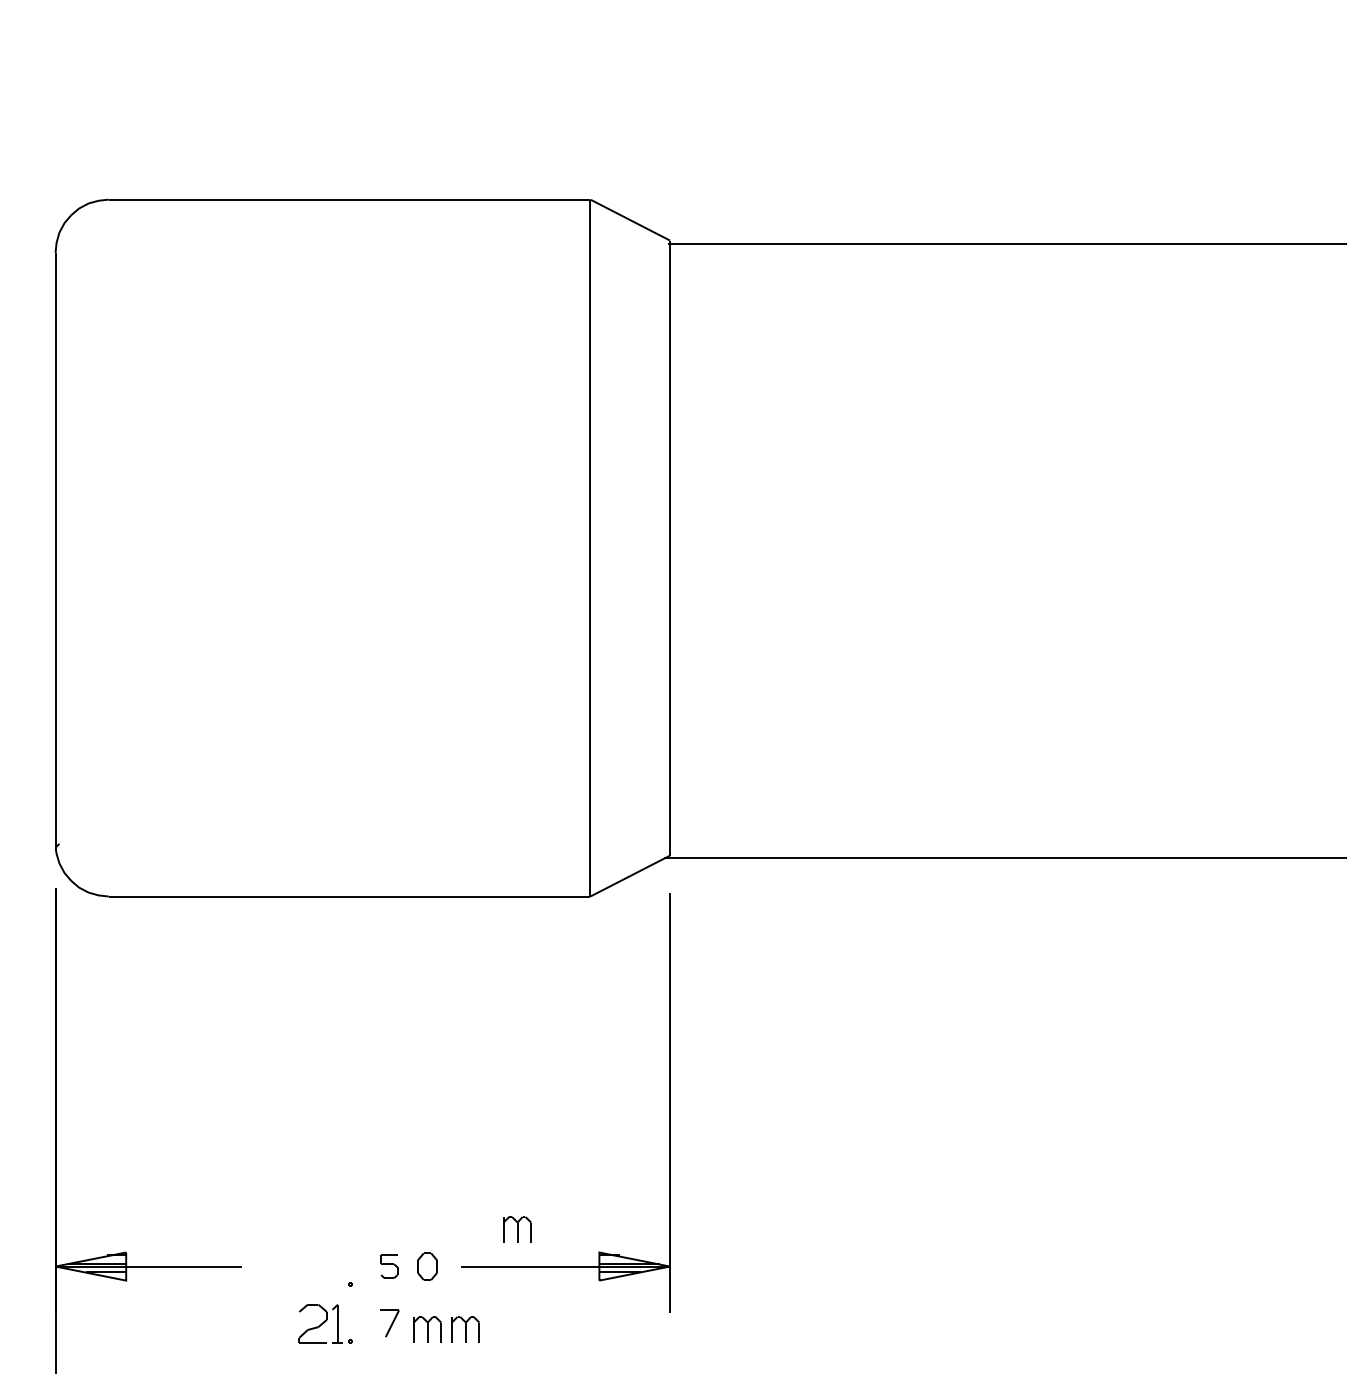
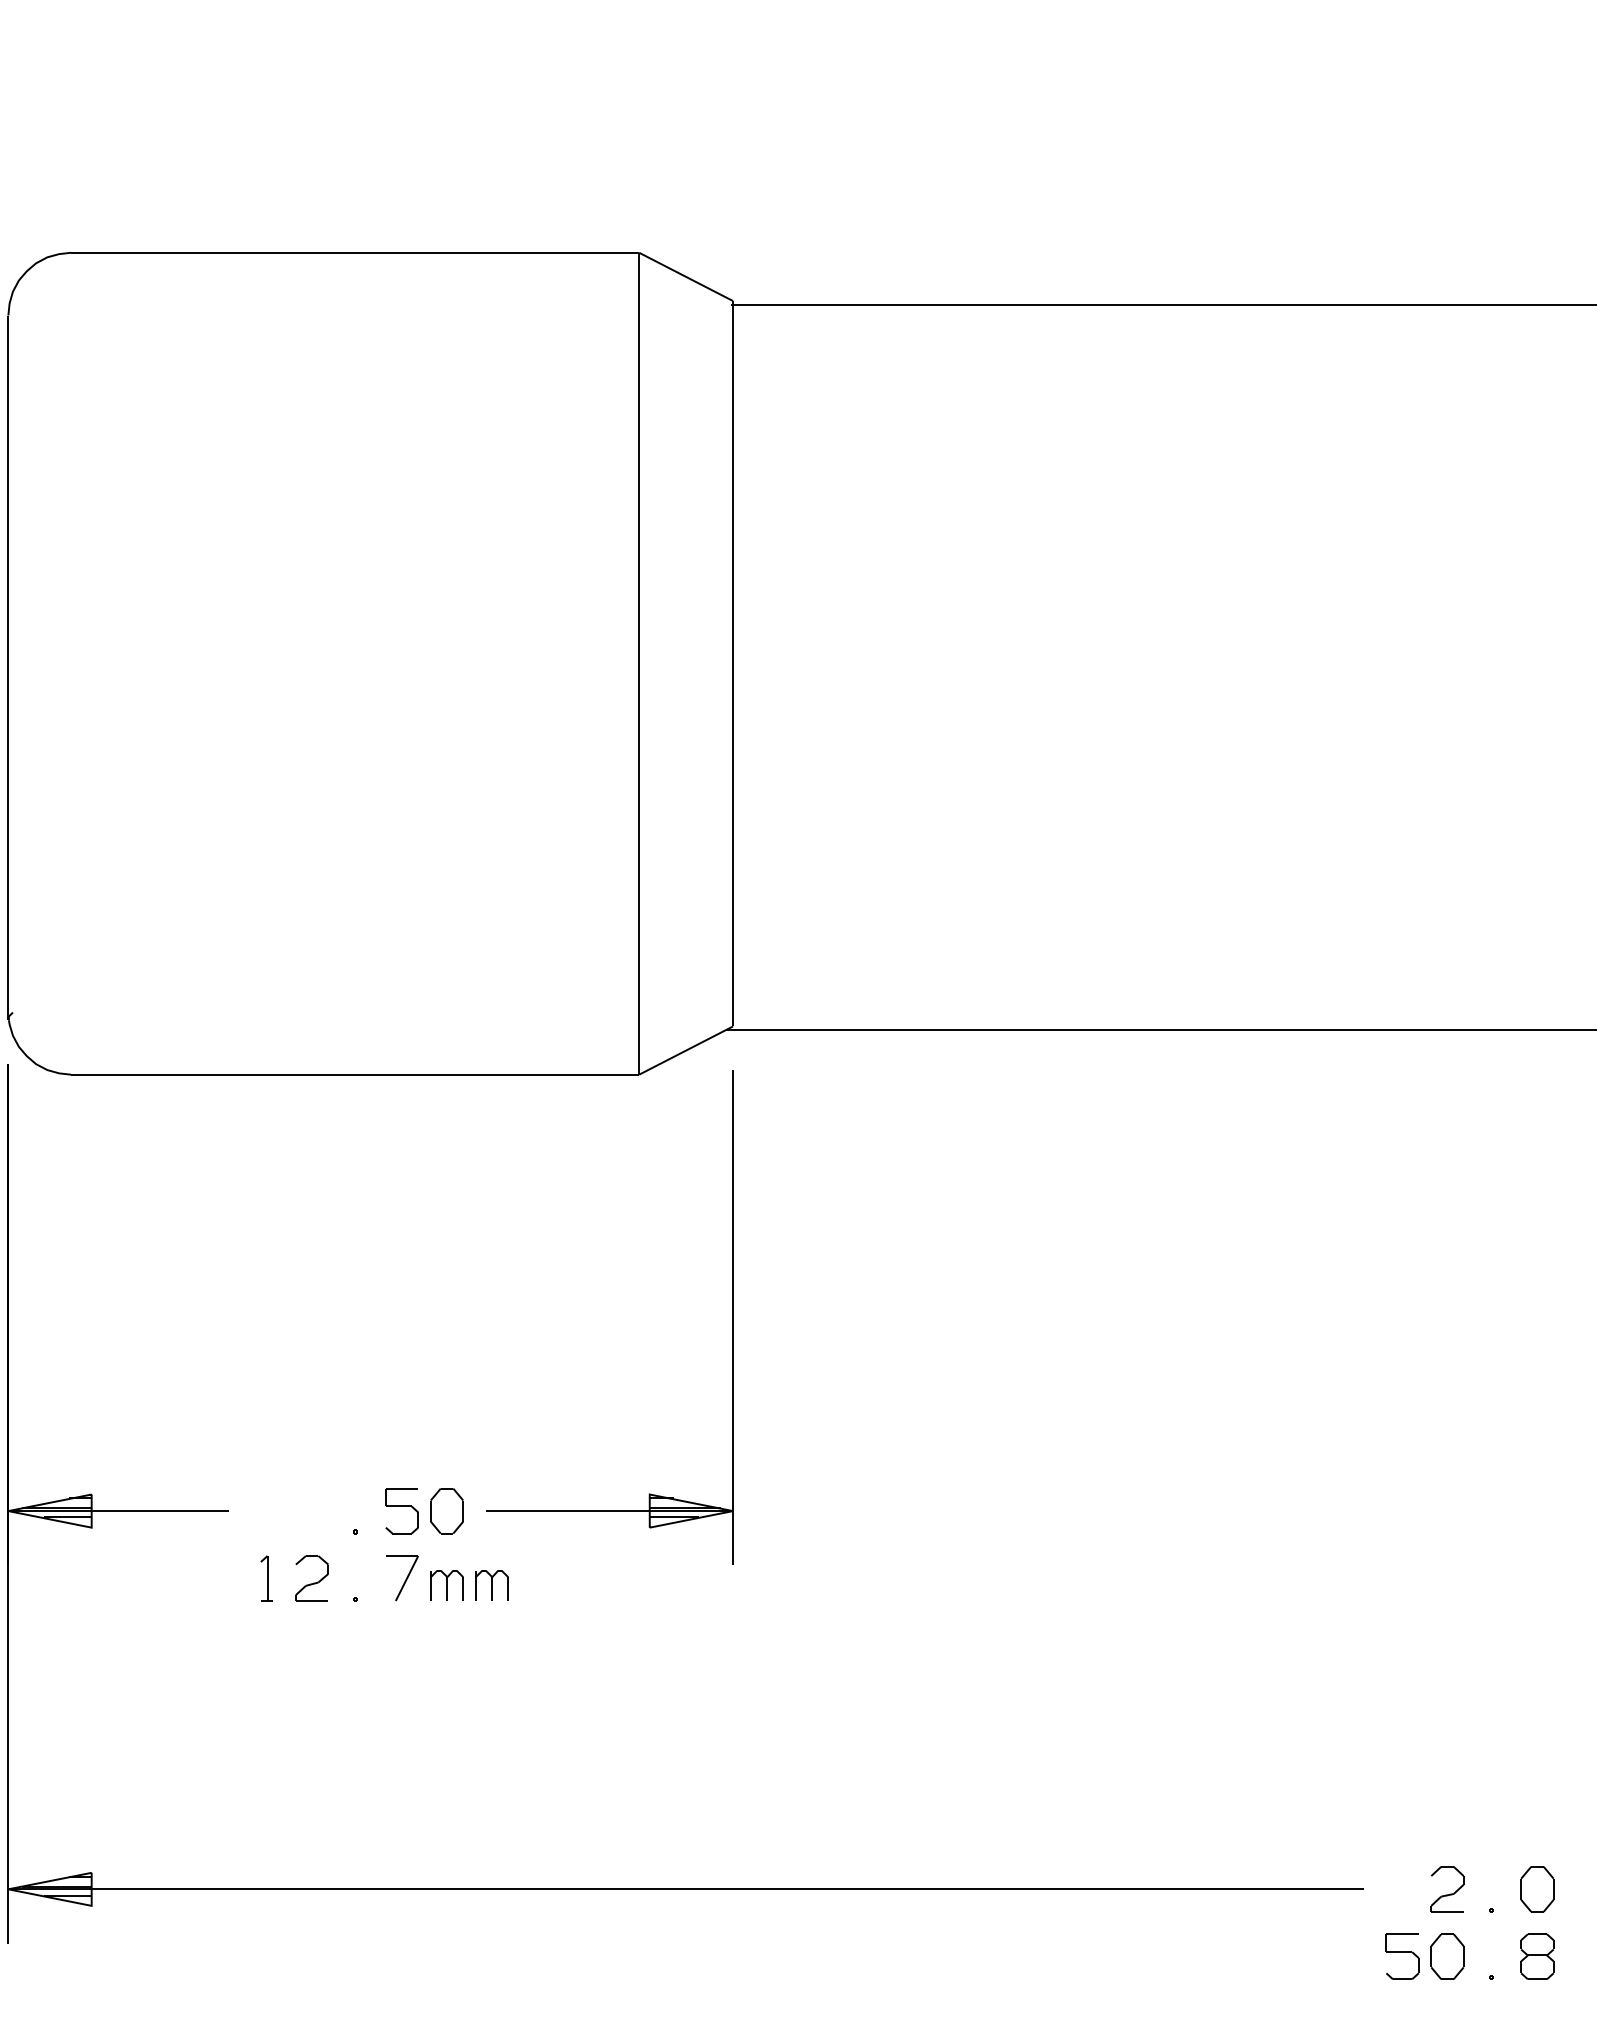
part: (516, 1229) -> (552, 1467), removed
part: (388, 1266) -> (401, 1511), size x1.67
part: (427, 1266) -> (446, 1511), size x1.43
part: (337, 1323) -> (266, 1578), moved
part: (389, 1323) -> (402, 1578), size x1.43

